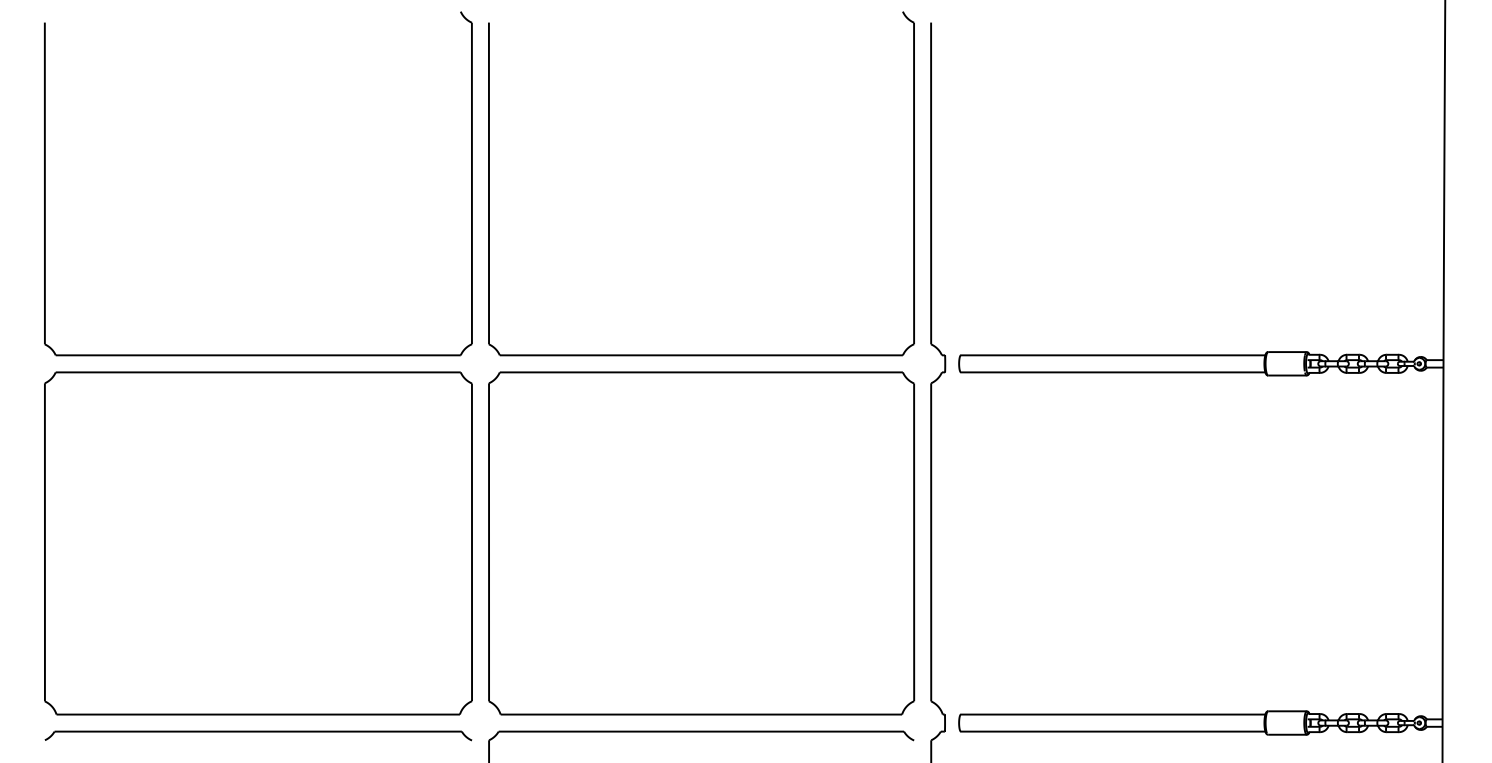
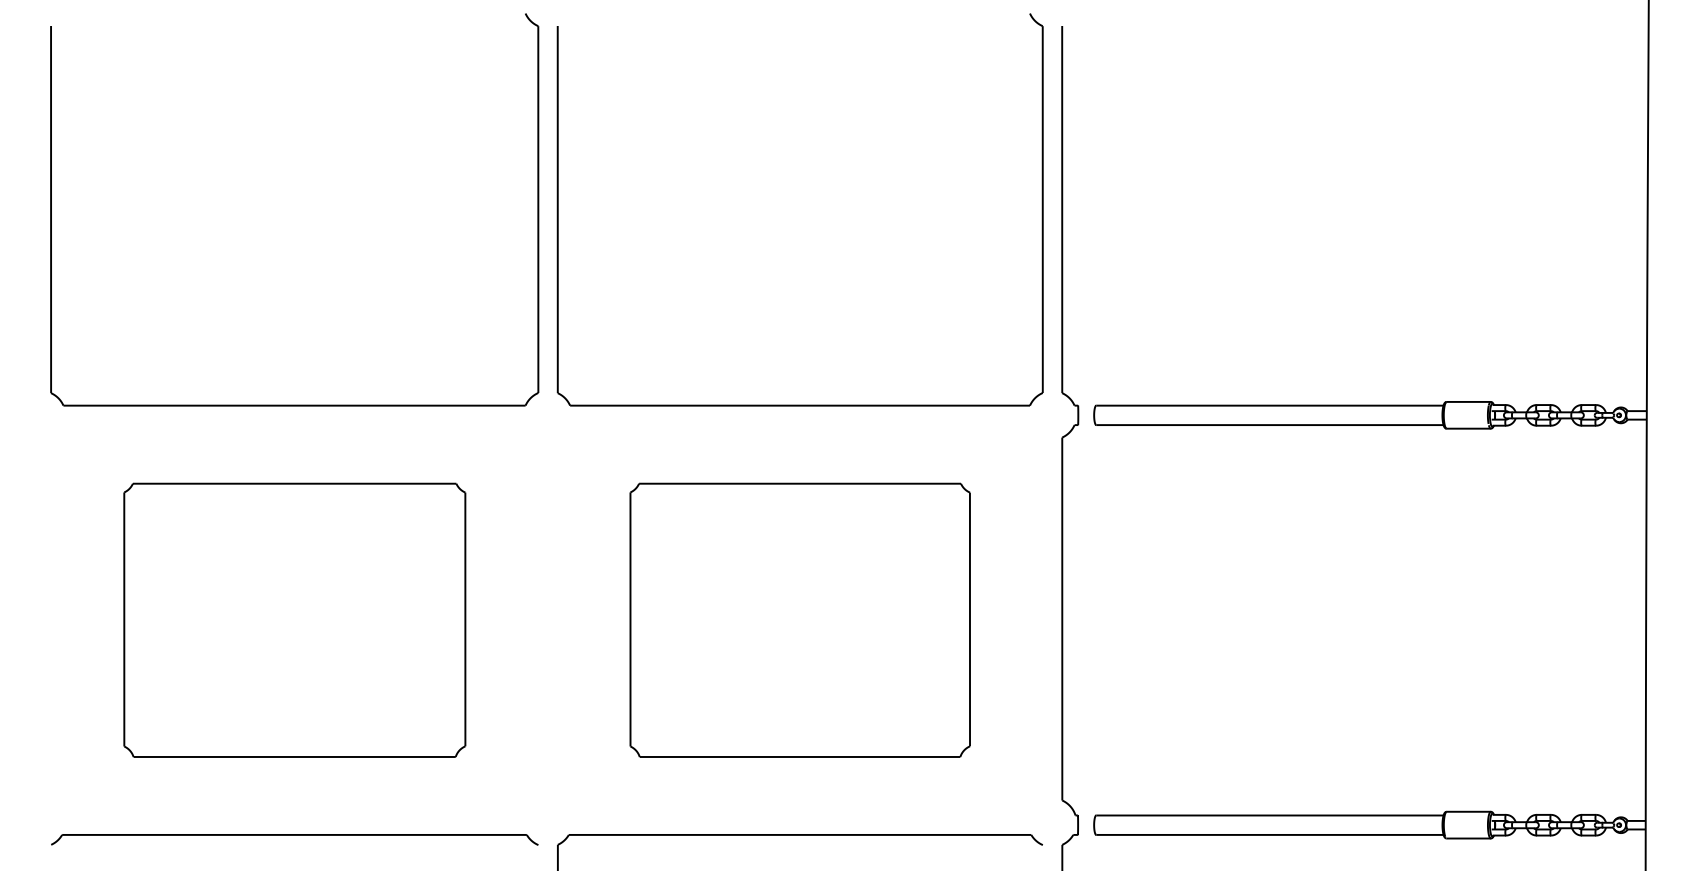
part: (258, 543) -> (294, 620), size x0.7
part: (700, 543) -> (799, 620), size x0.7

